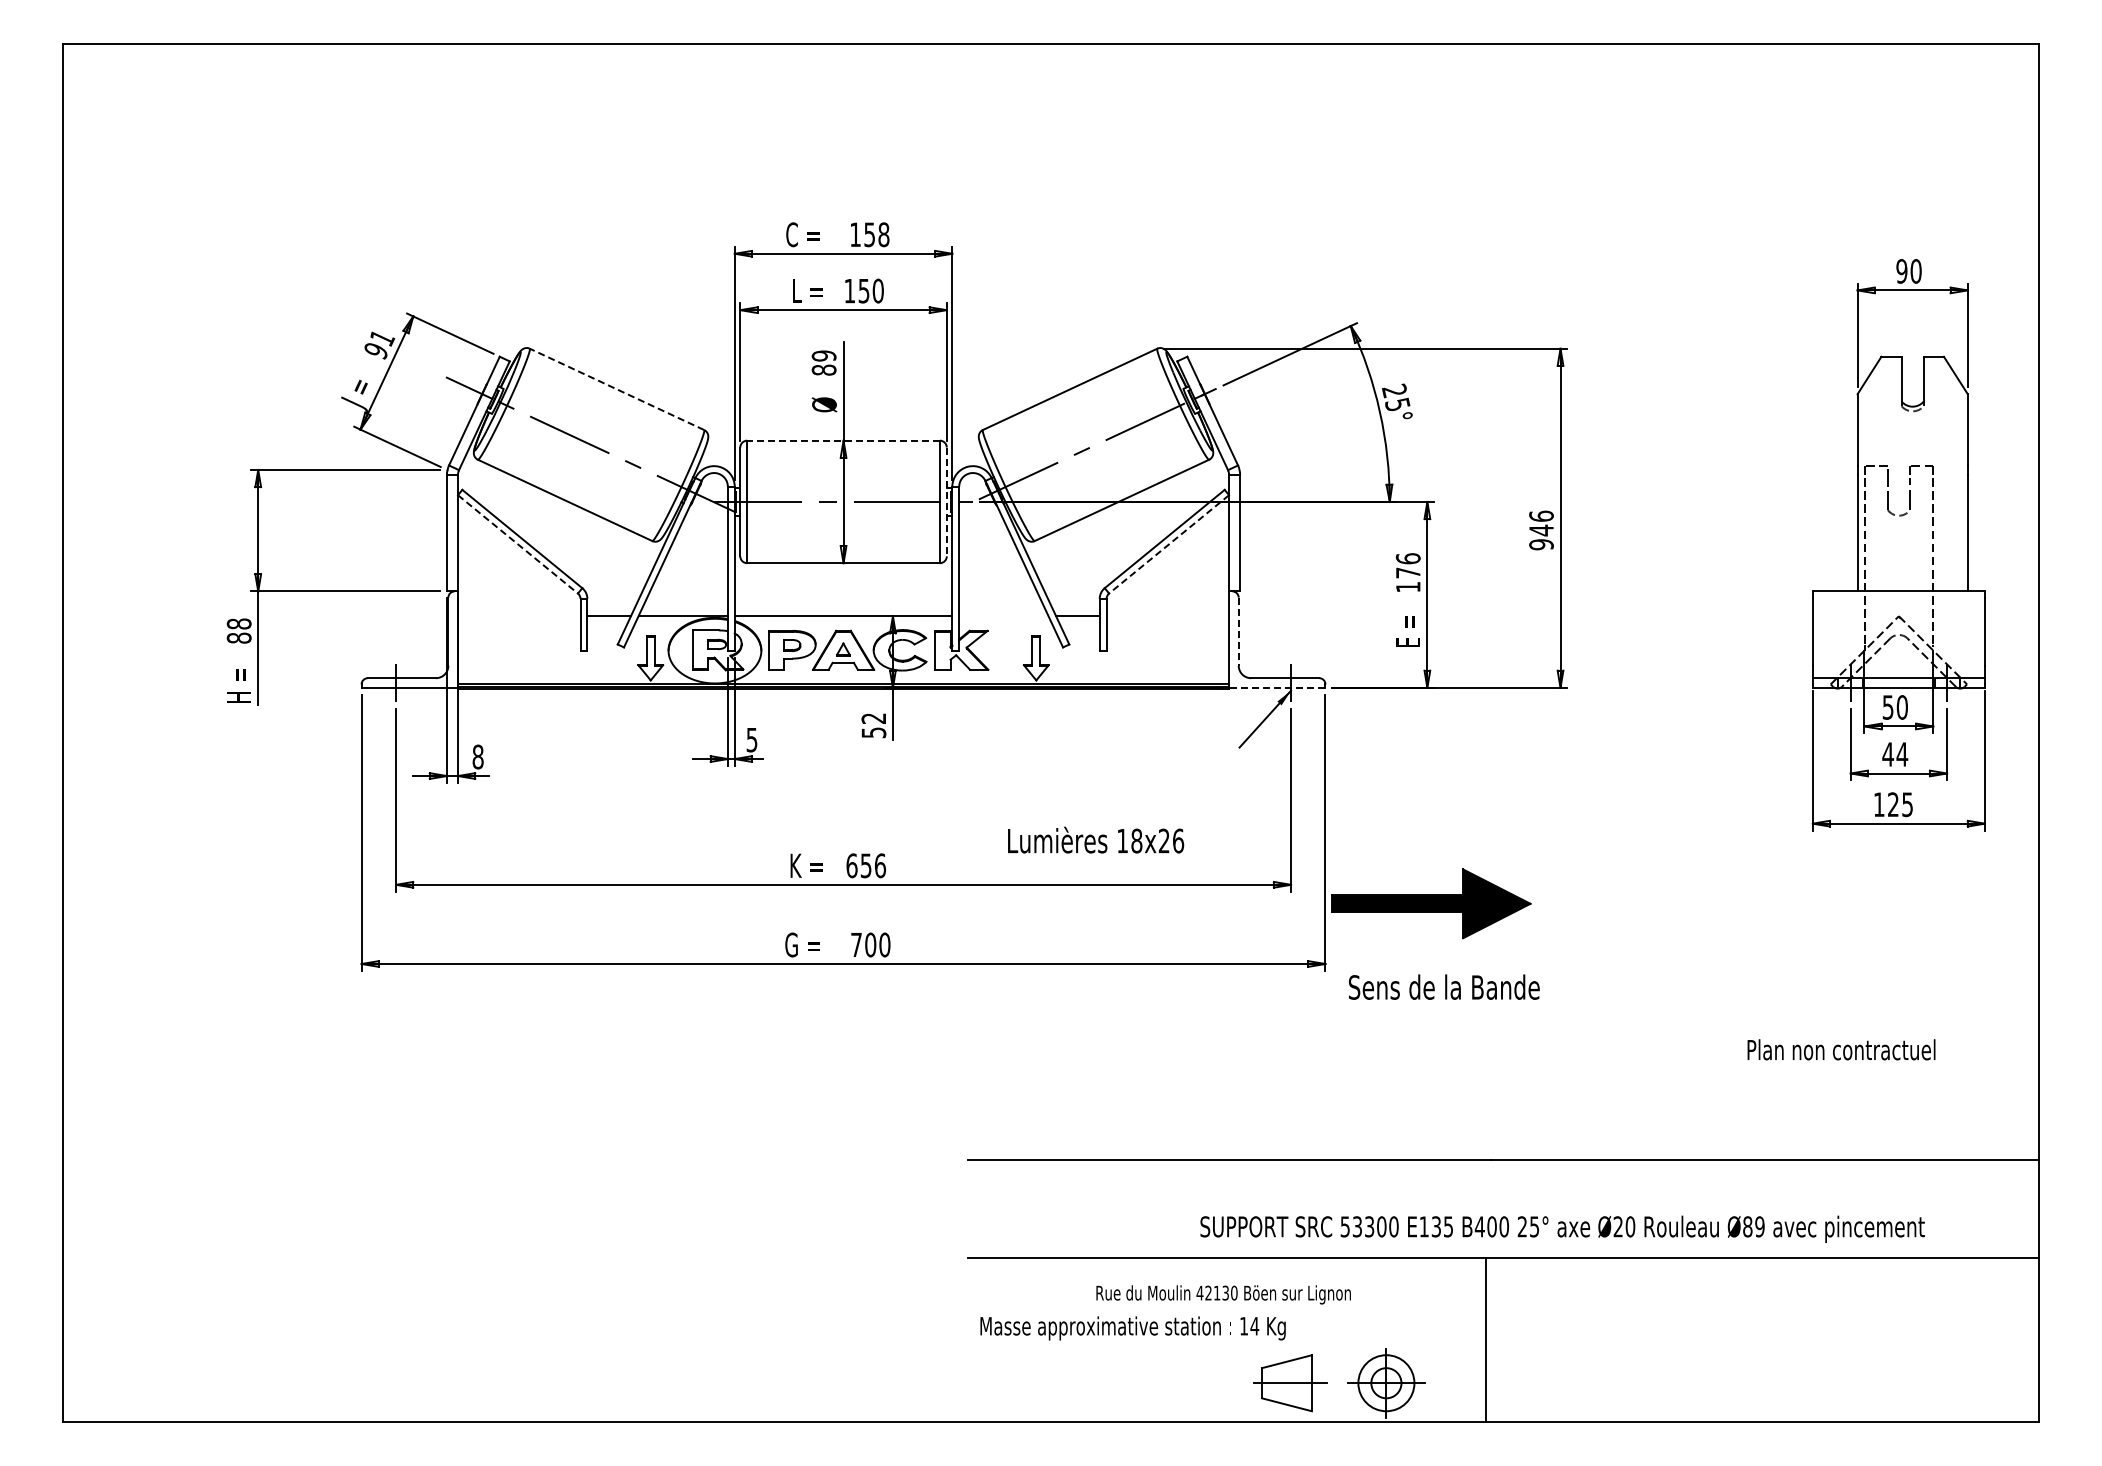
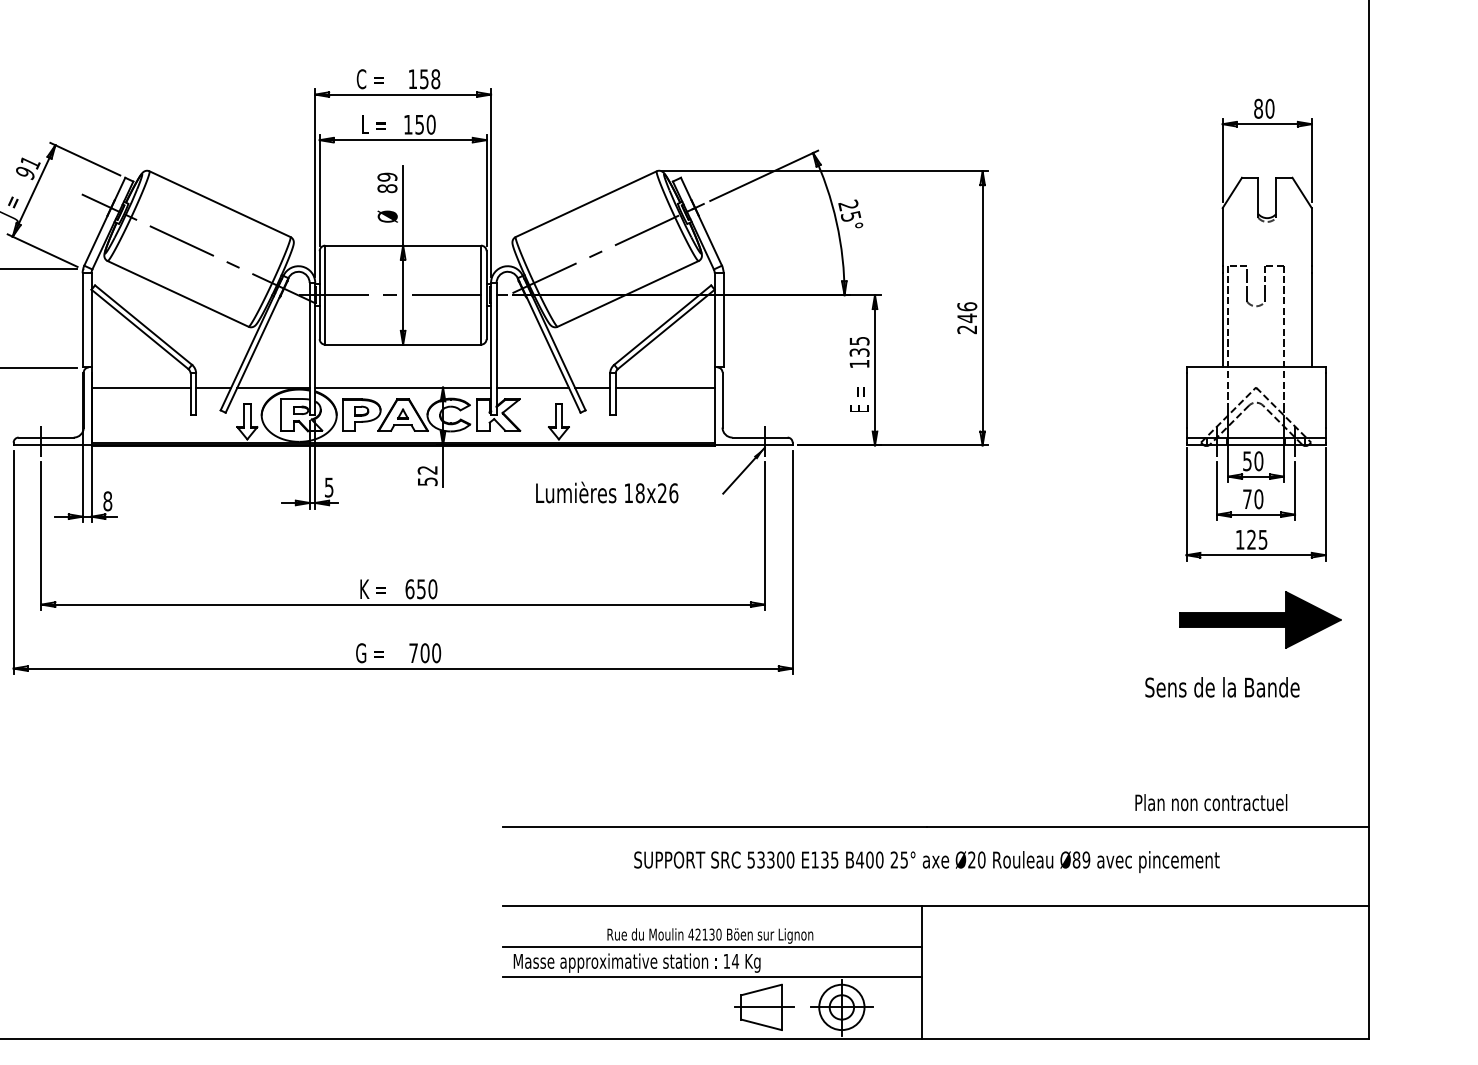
text: (1901, 271) -> (1258, 108), 90 -> 80
line: (616, 389) -> (219, 204), dashed -> solid
line: (843, 440) -> (403, 245), dashed -> solid
line: (946, 502) -> (486, 295), dashed -> solid
line: (517, 544) -> (139, 329), dashed -> solid
line: (1169, 544) -> (666, 329), dashed -> solid
text: (1541, 544) -> (967, 329), 946 -> 246
text: (1407, 565) -> (858, 346), 176 -> 135
line: (519, 616) -> (141, 387), added
line: (1003, 616) -> (532, 387), added
line: (1167, 616) -> (664, 387), added
line: (1238, 632) -> (722, 400), dashed -> solid
line: (1276, 687) -> (753, 445), dashed -> solid
text: (1895, 754) -> (1253, 499), 44 -> 70
text: (1096, 839) -> (607, 492), moved
text: (880, 865) -> (433, 588), 656 -> 650
part: (1431, 903) -> (1260, 619), moved
text: (1444, 986) -> (1222, 686), moved
text: (1841, 1049) -> (1211, 802), moved
text: (1562, 1228) -> (926, 861), moved
line: (1226, 1308) -> (712, 947), added
line: (1226, 1346) -> (712, 977), added

